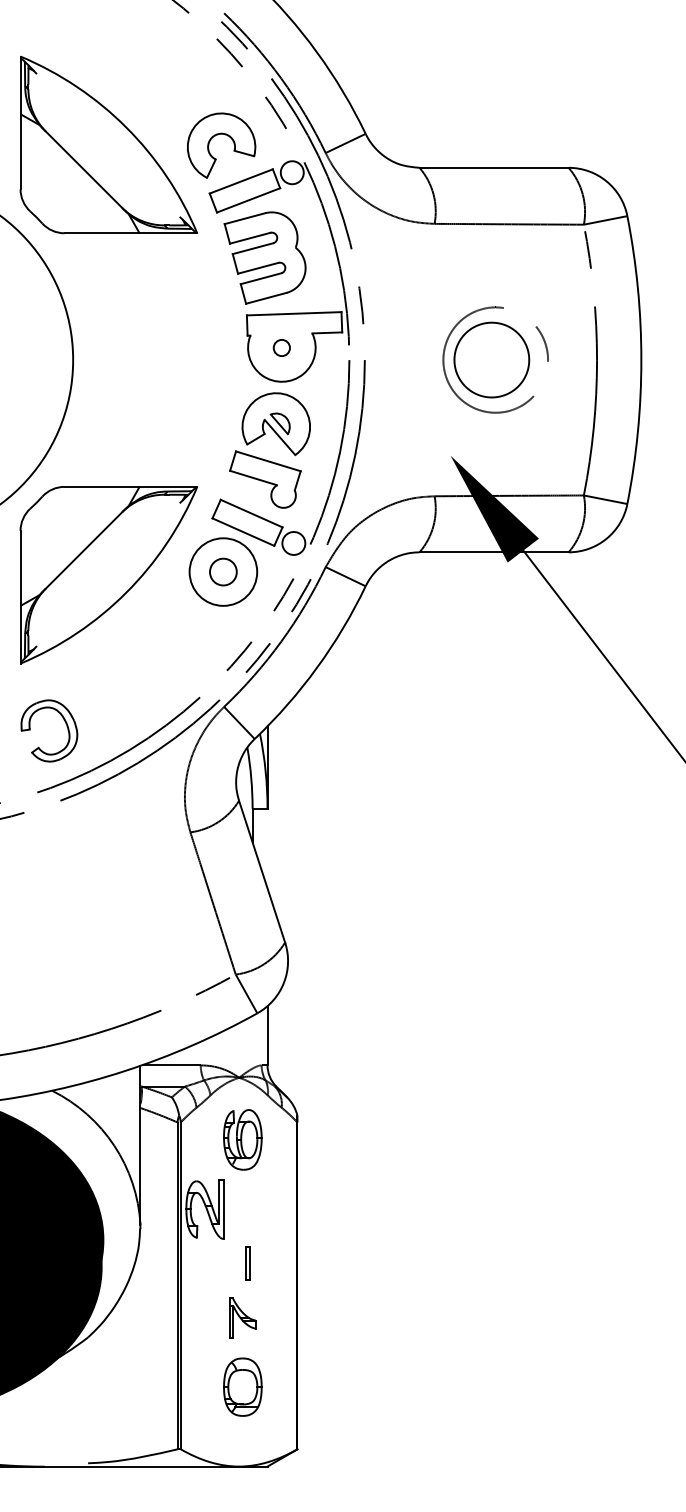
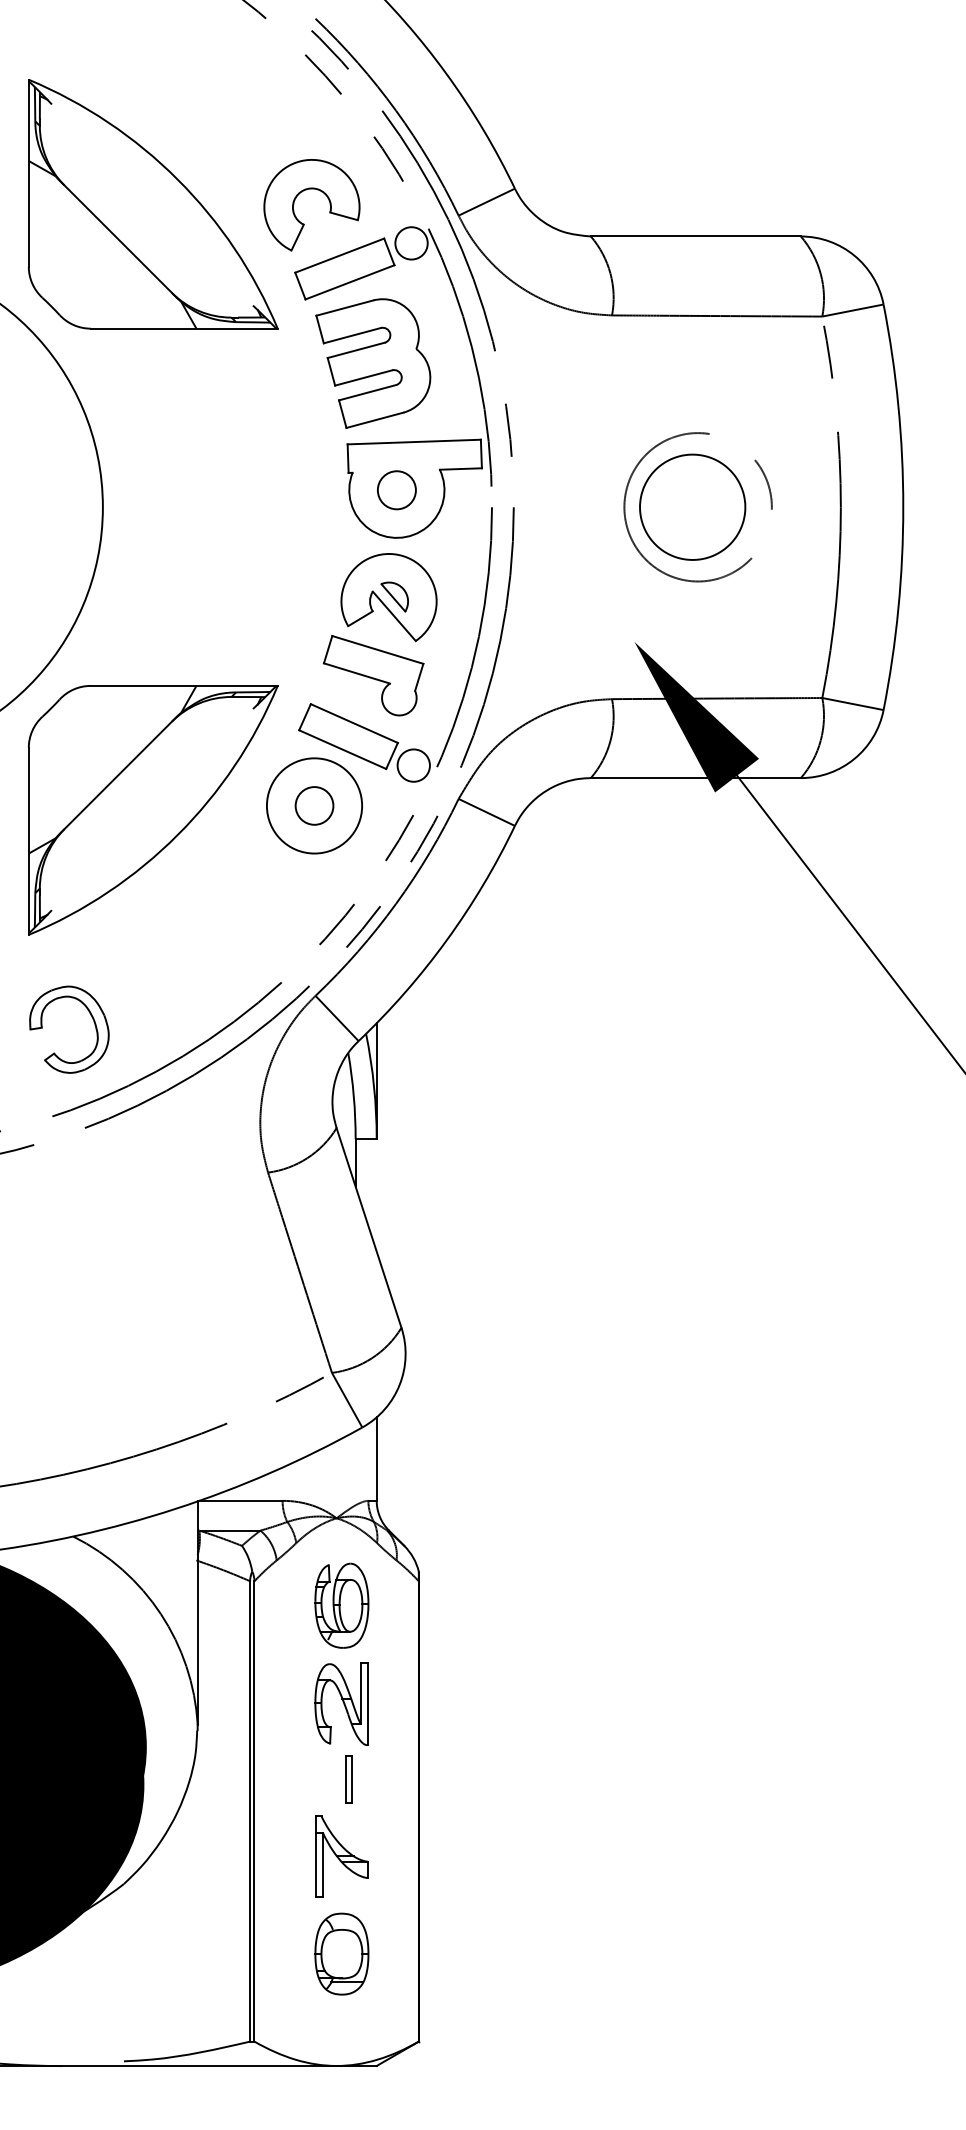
circle: (281, 348) -> (396, 490), size x1.67
part: (204, 1209) -> (341, 1703), moved
part: (242, 1317) -> (341, 1856), size x1.43

